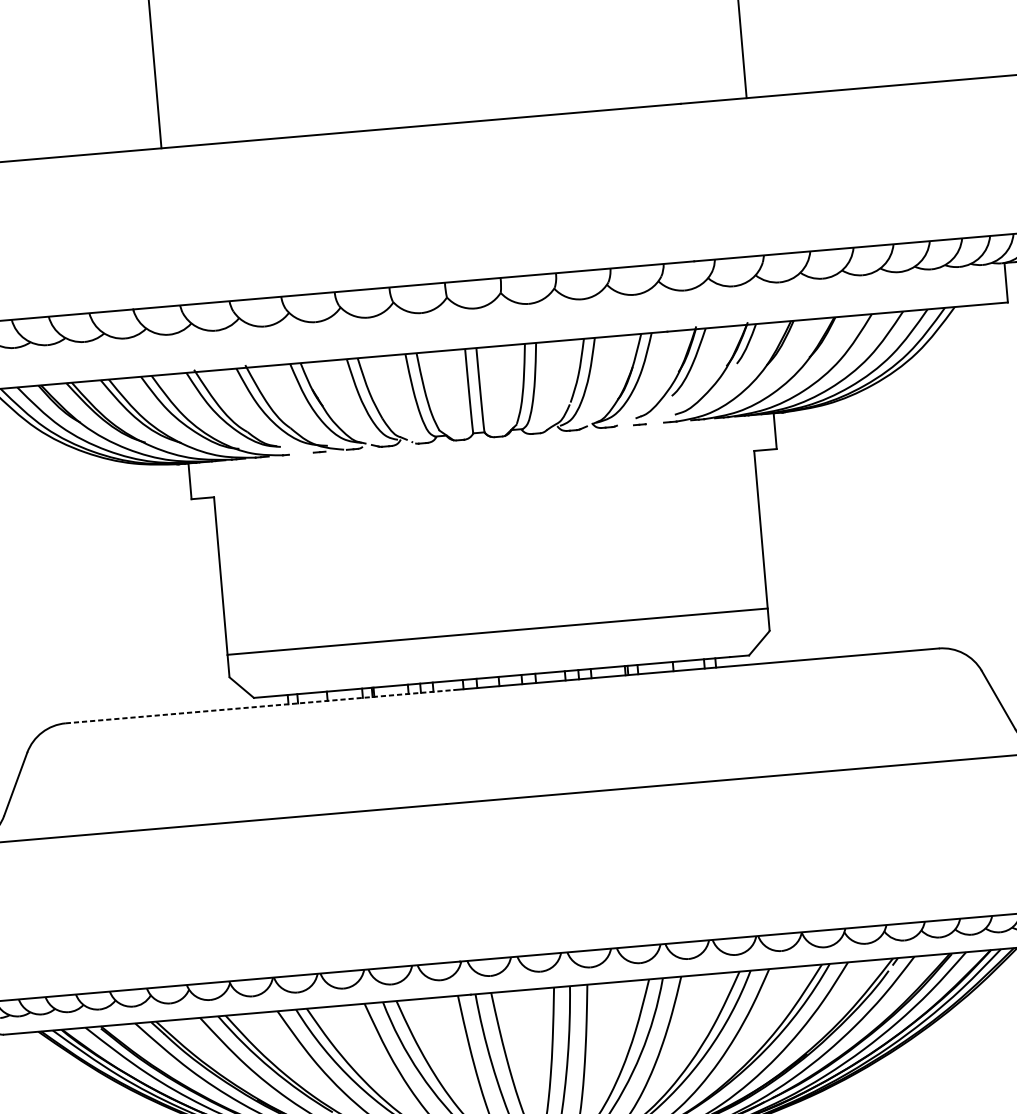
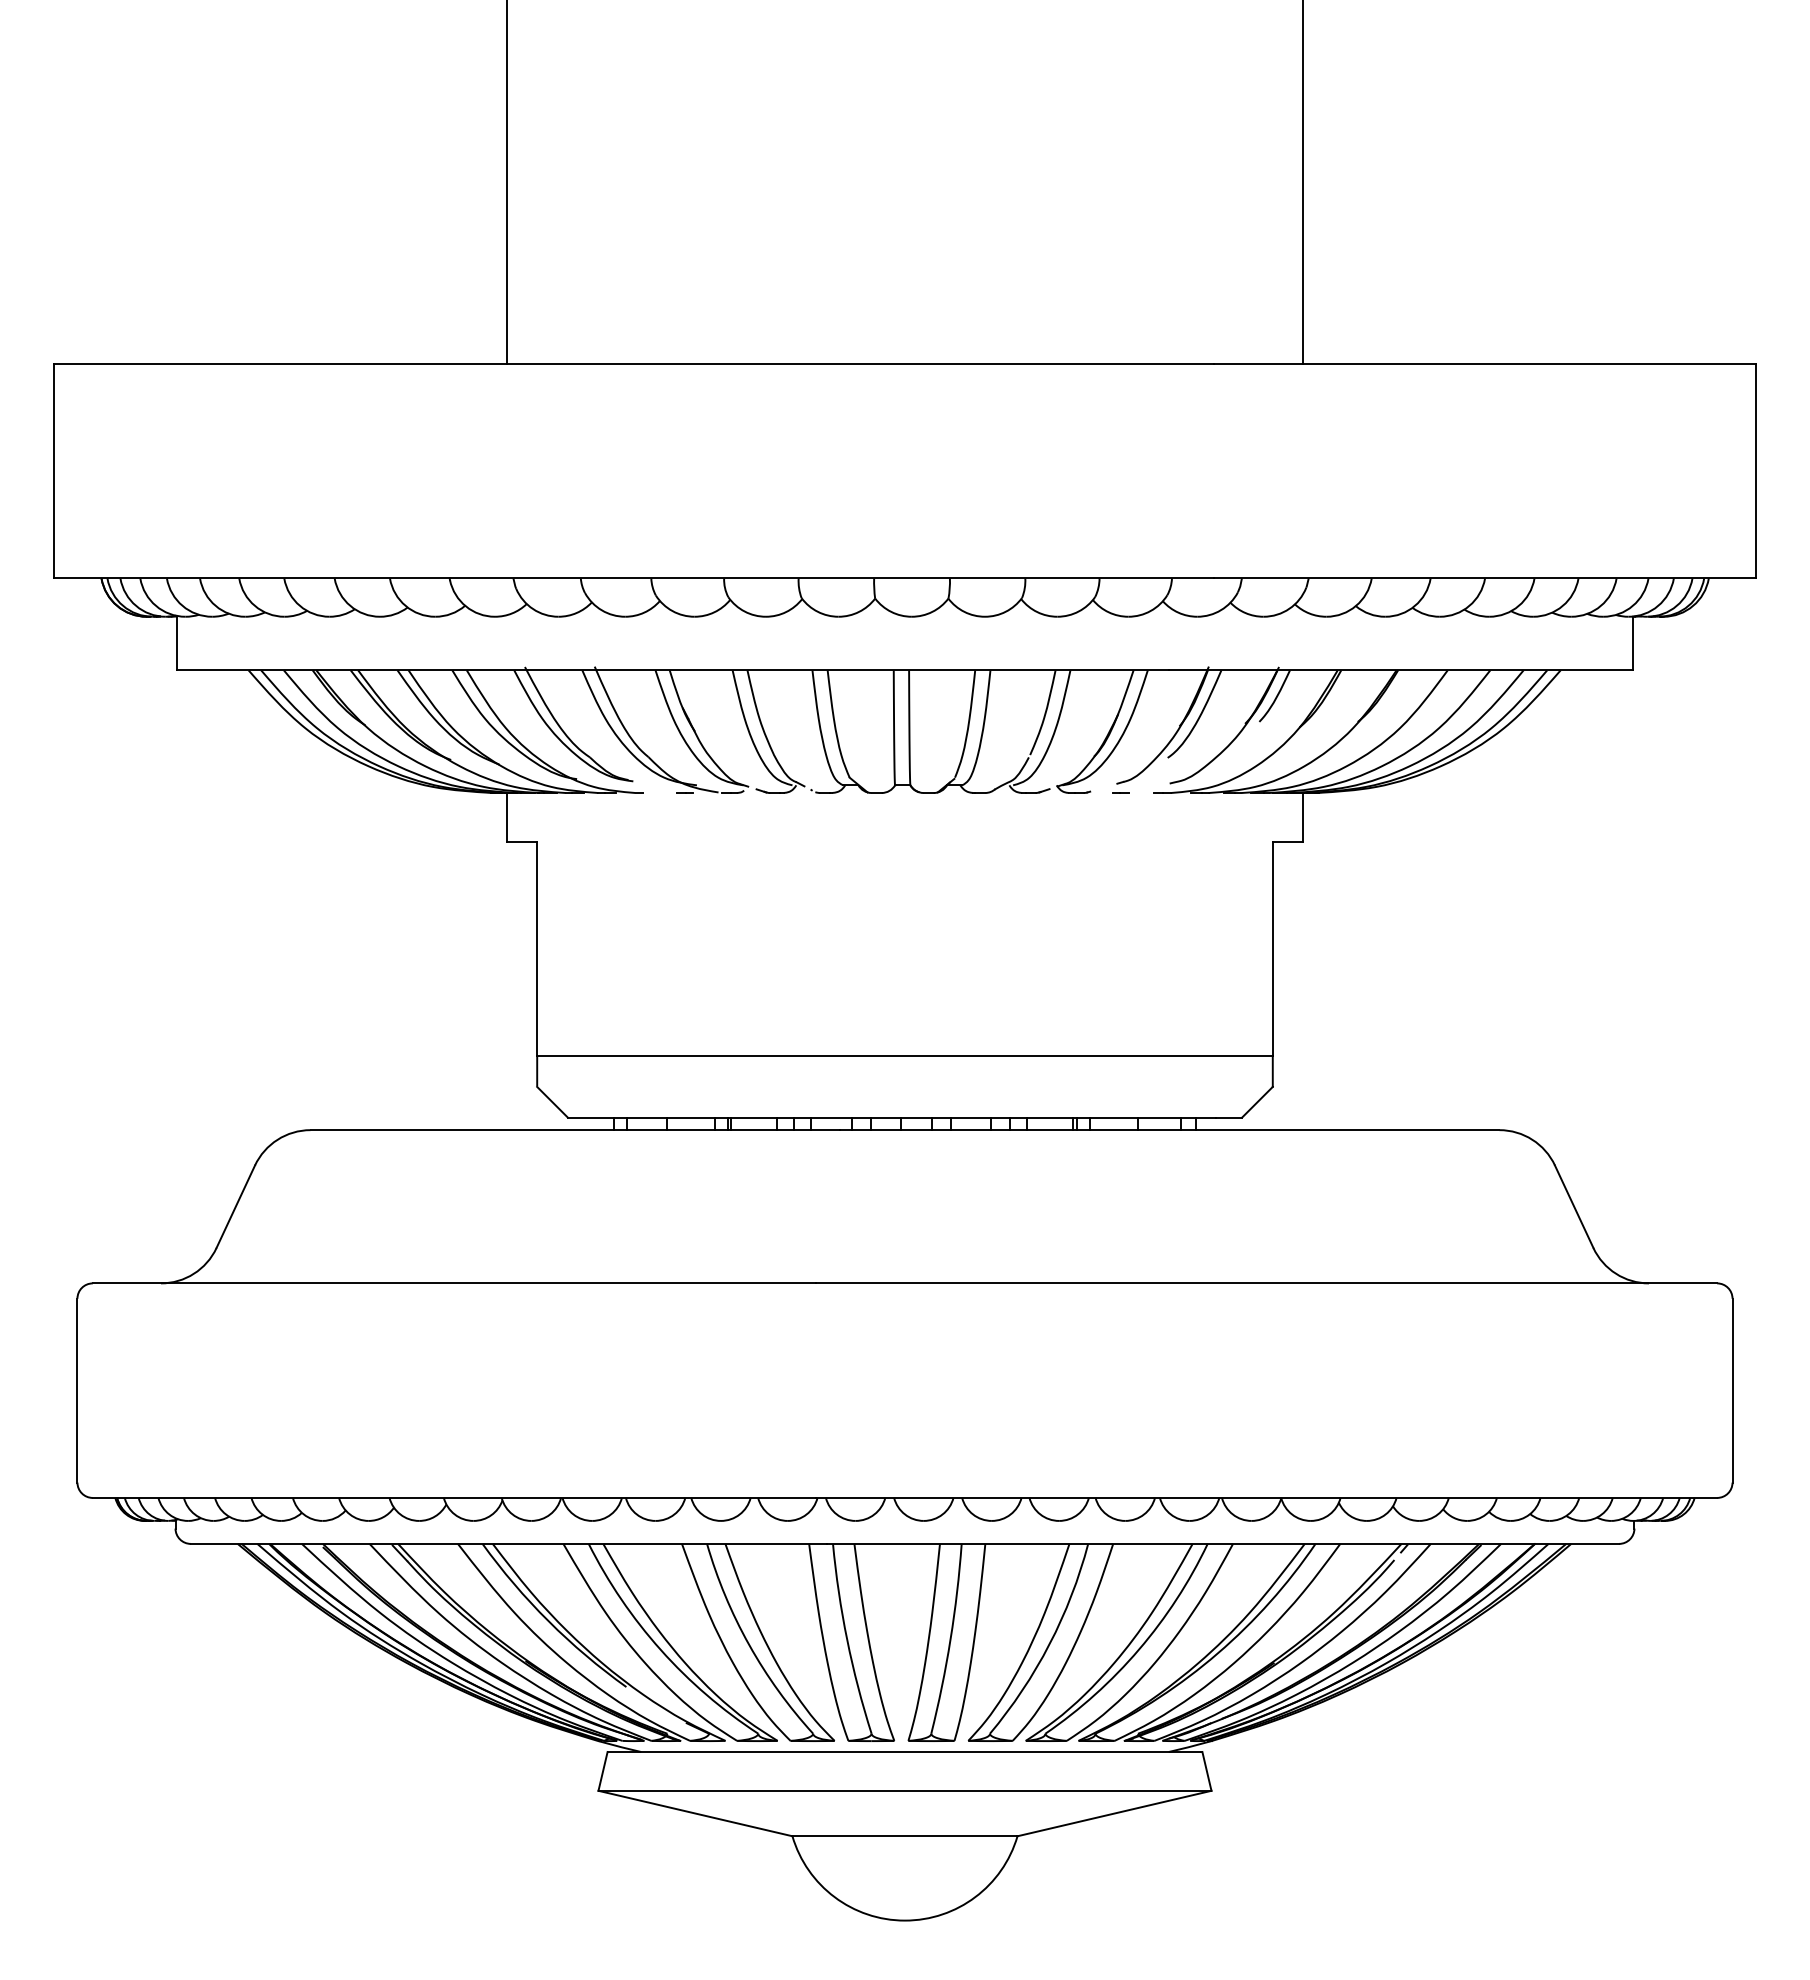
line: (260, 706) -> (575, 1130), dashed -> solid

